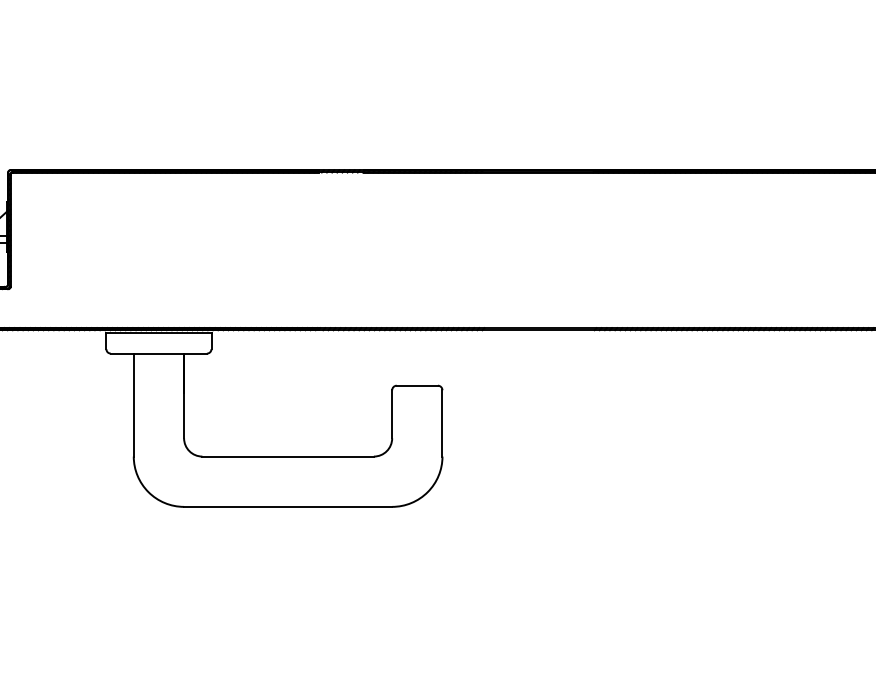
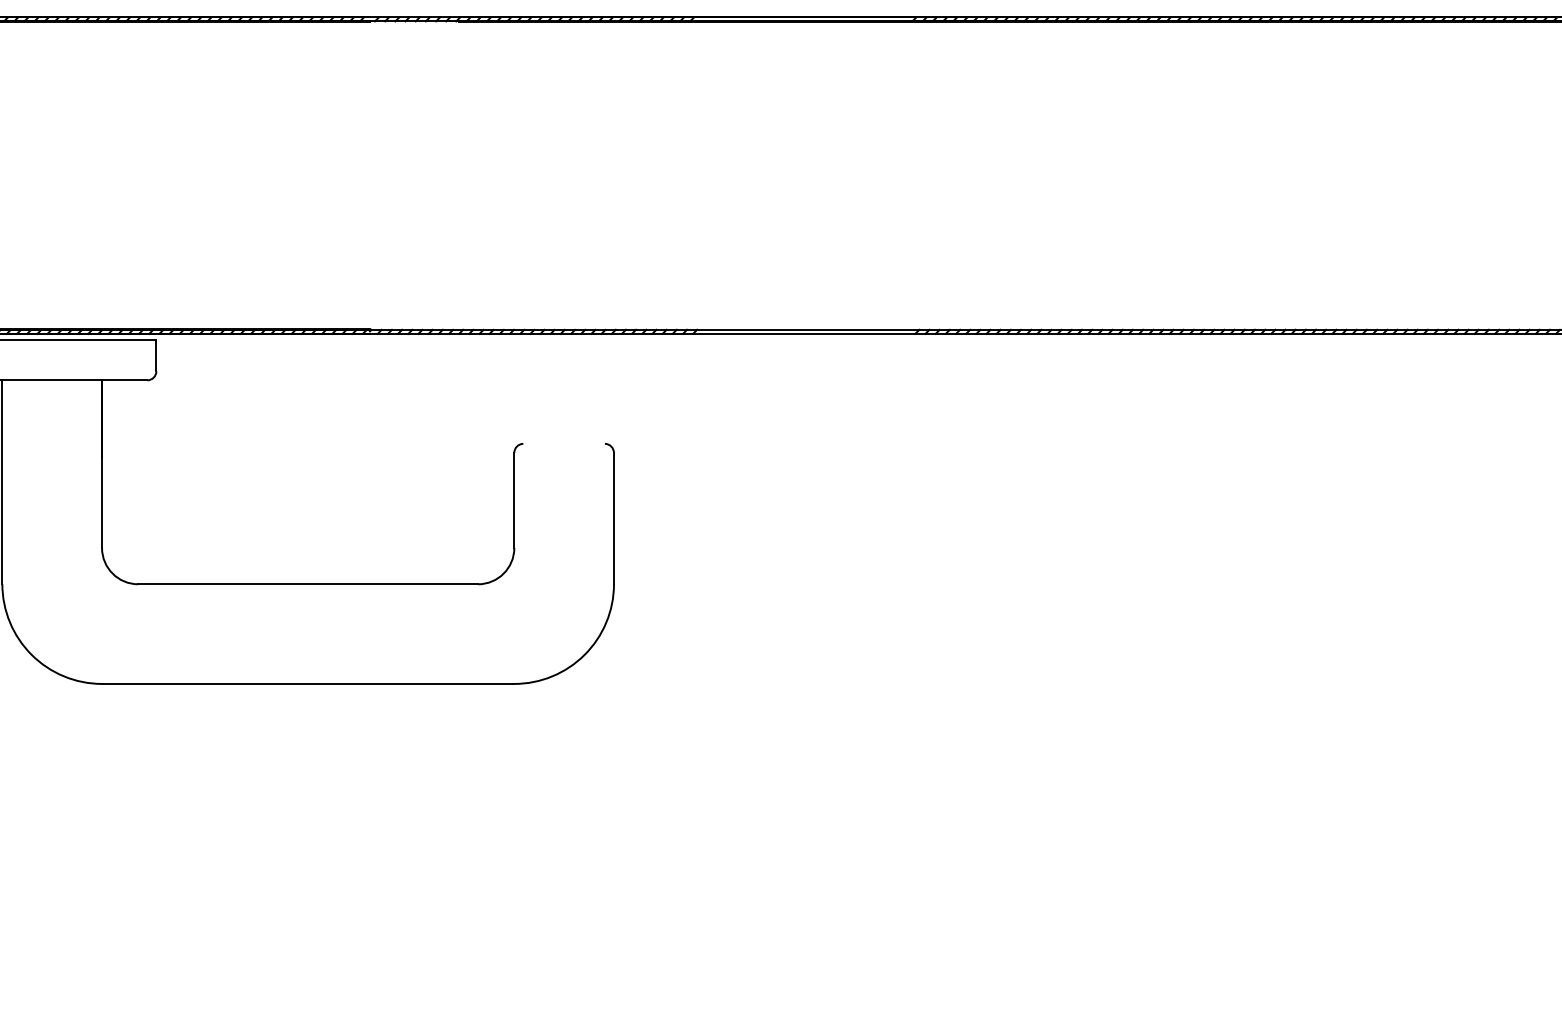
line: (416, 385) -> (562, 443), removed

